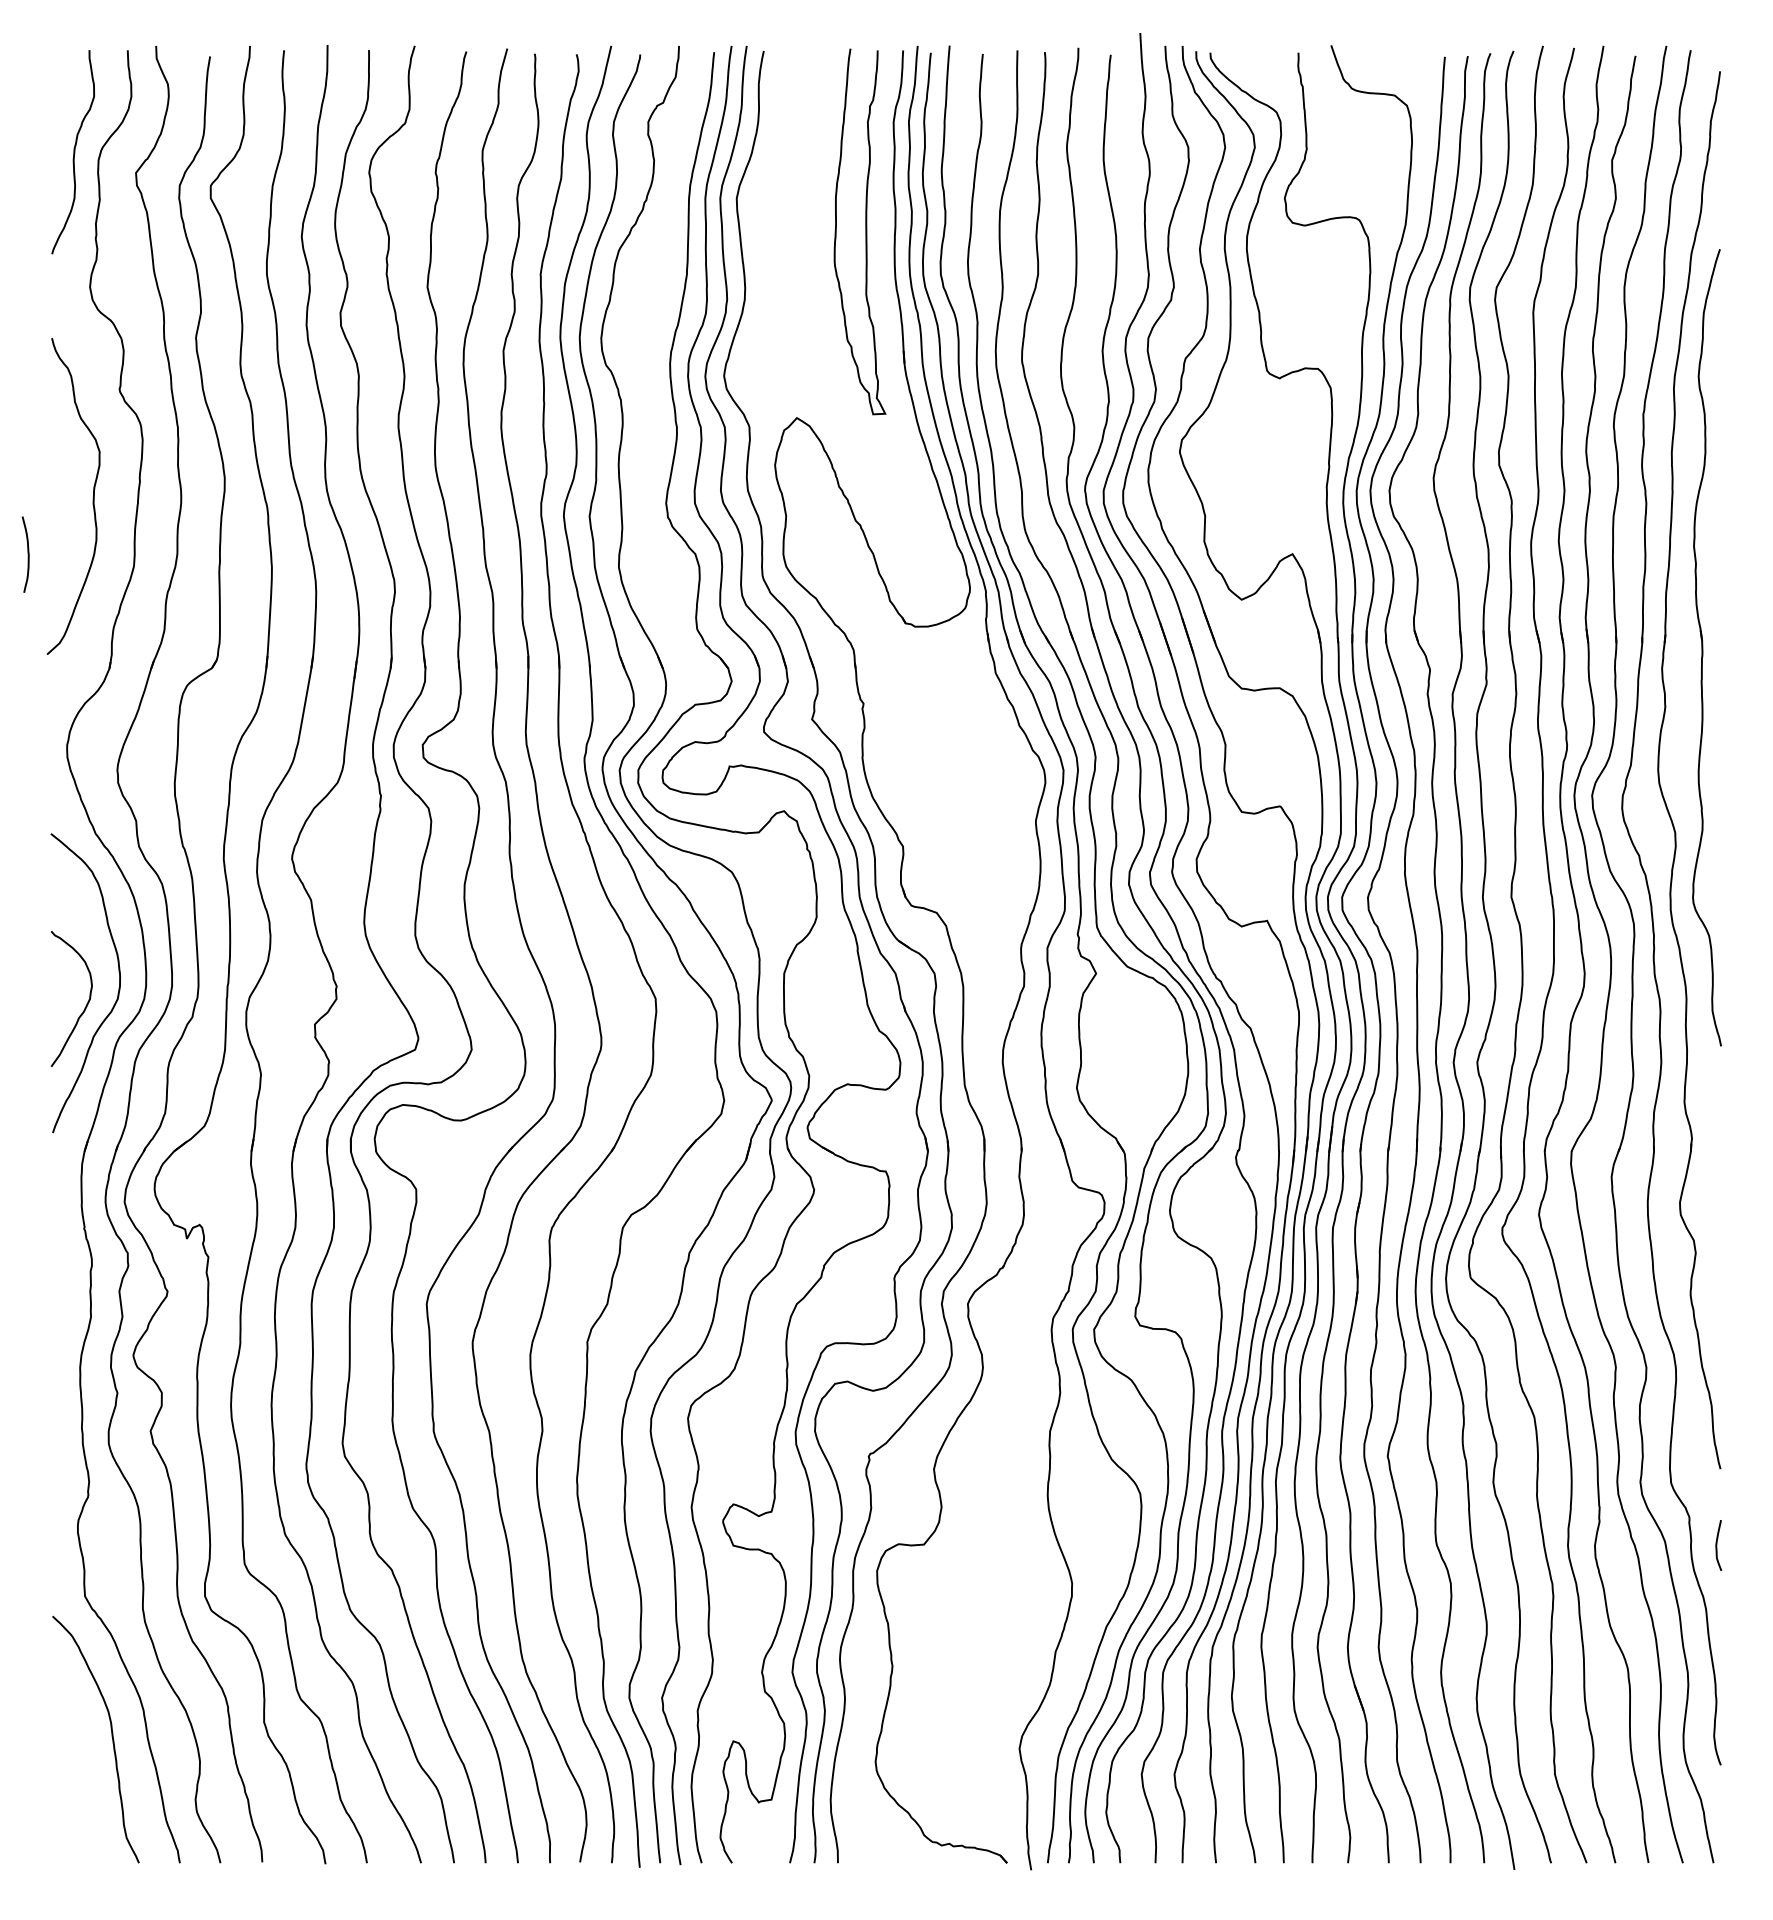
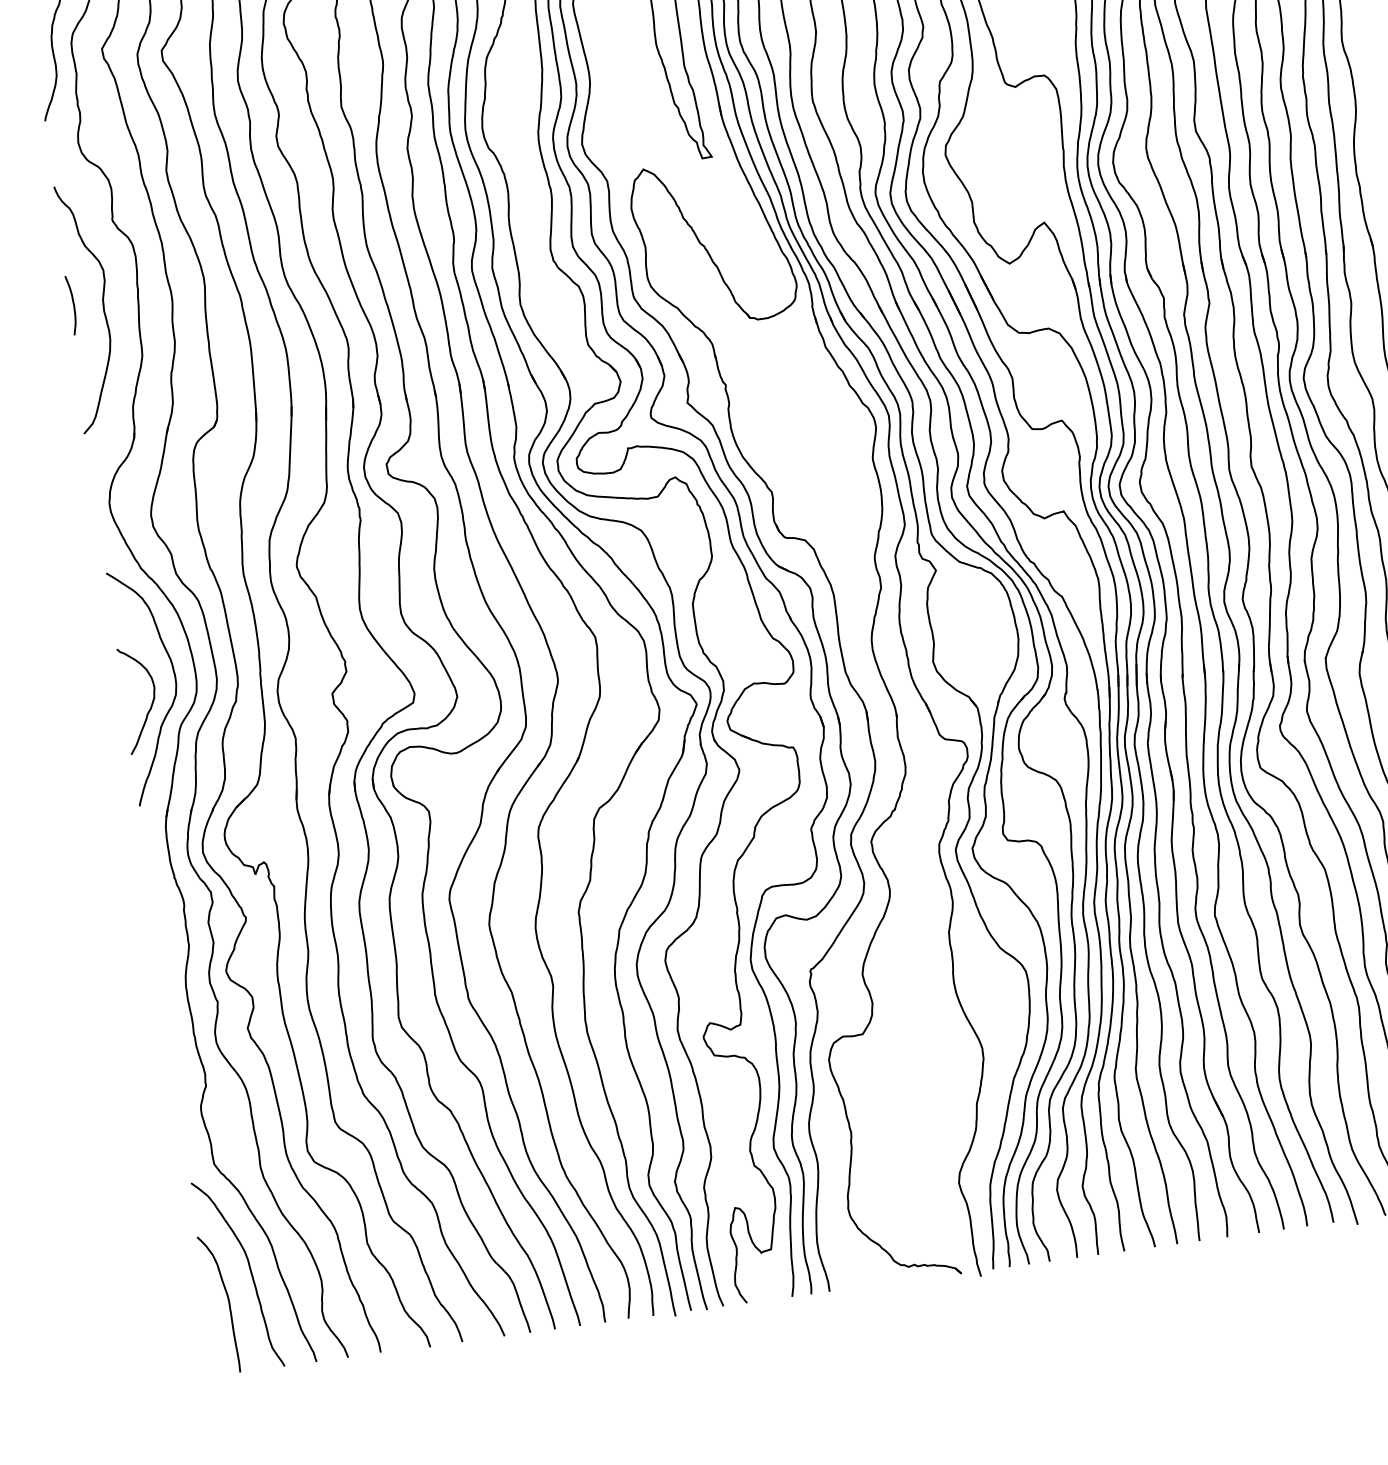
curve: (27, 554) -> (73, 305), moved
curve: (79, 1774) -> (228, 1303), added

